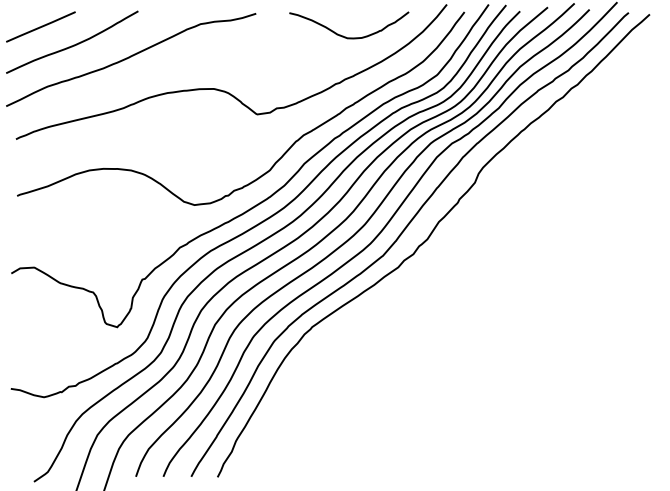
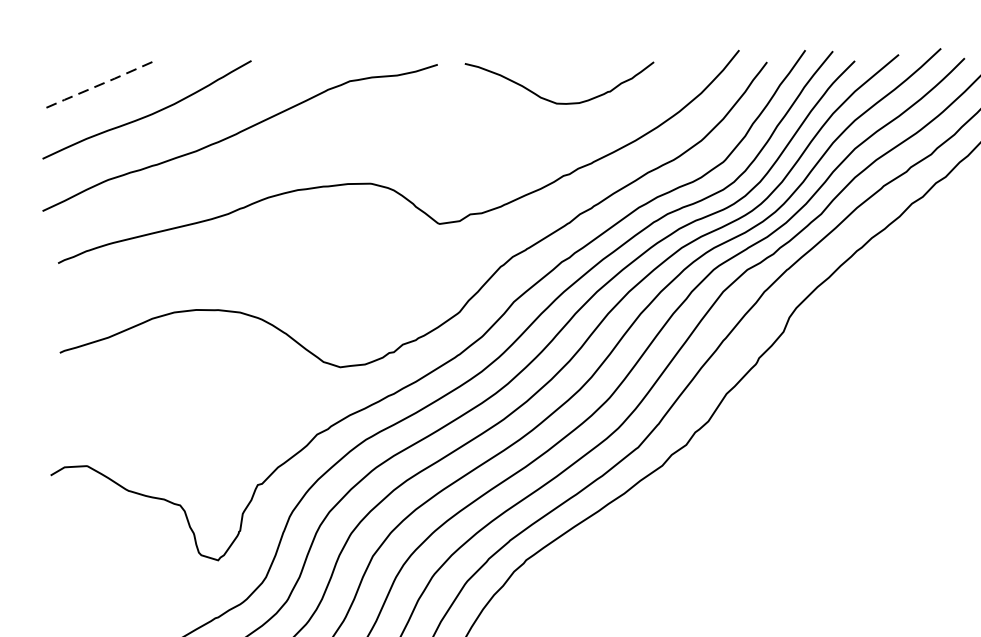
line: (40, 27) -> (96, 86), solid -> dashed
curve: (343, 35) -> (550, 99), moved

